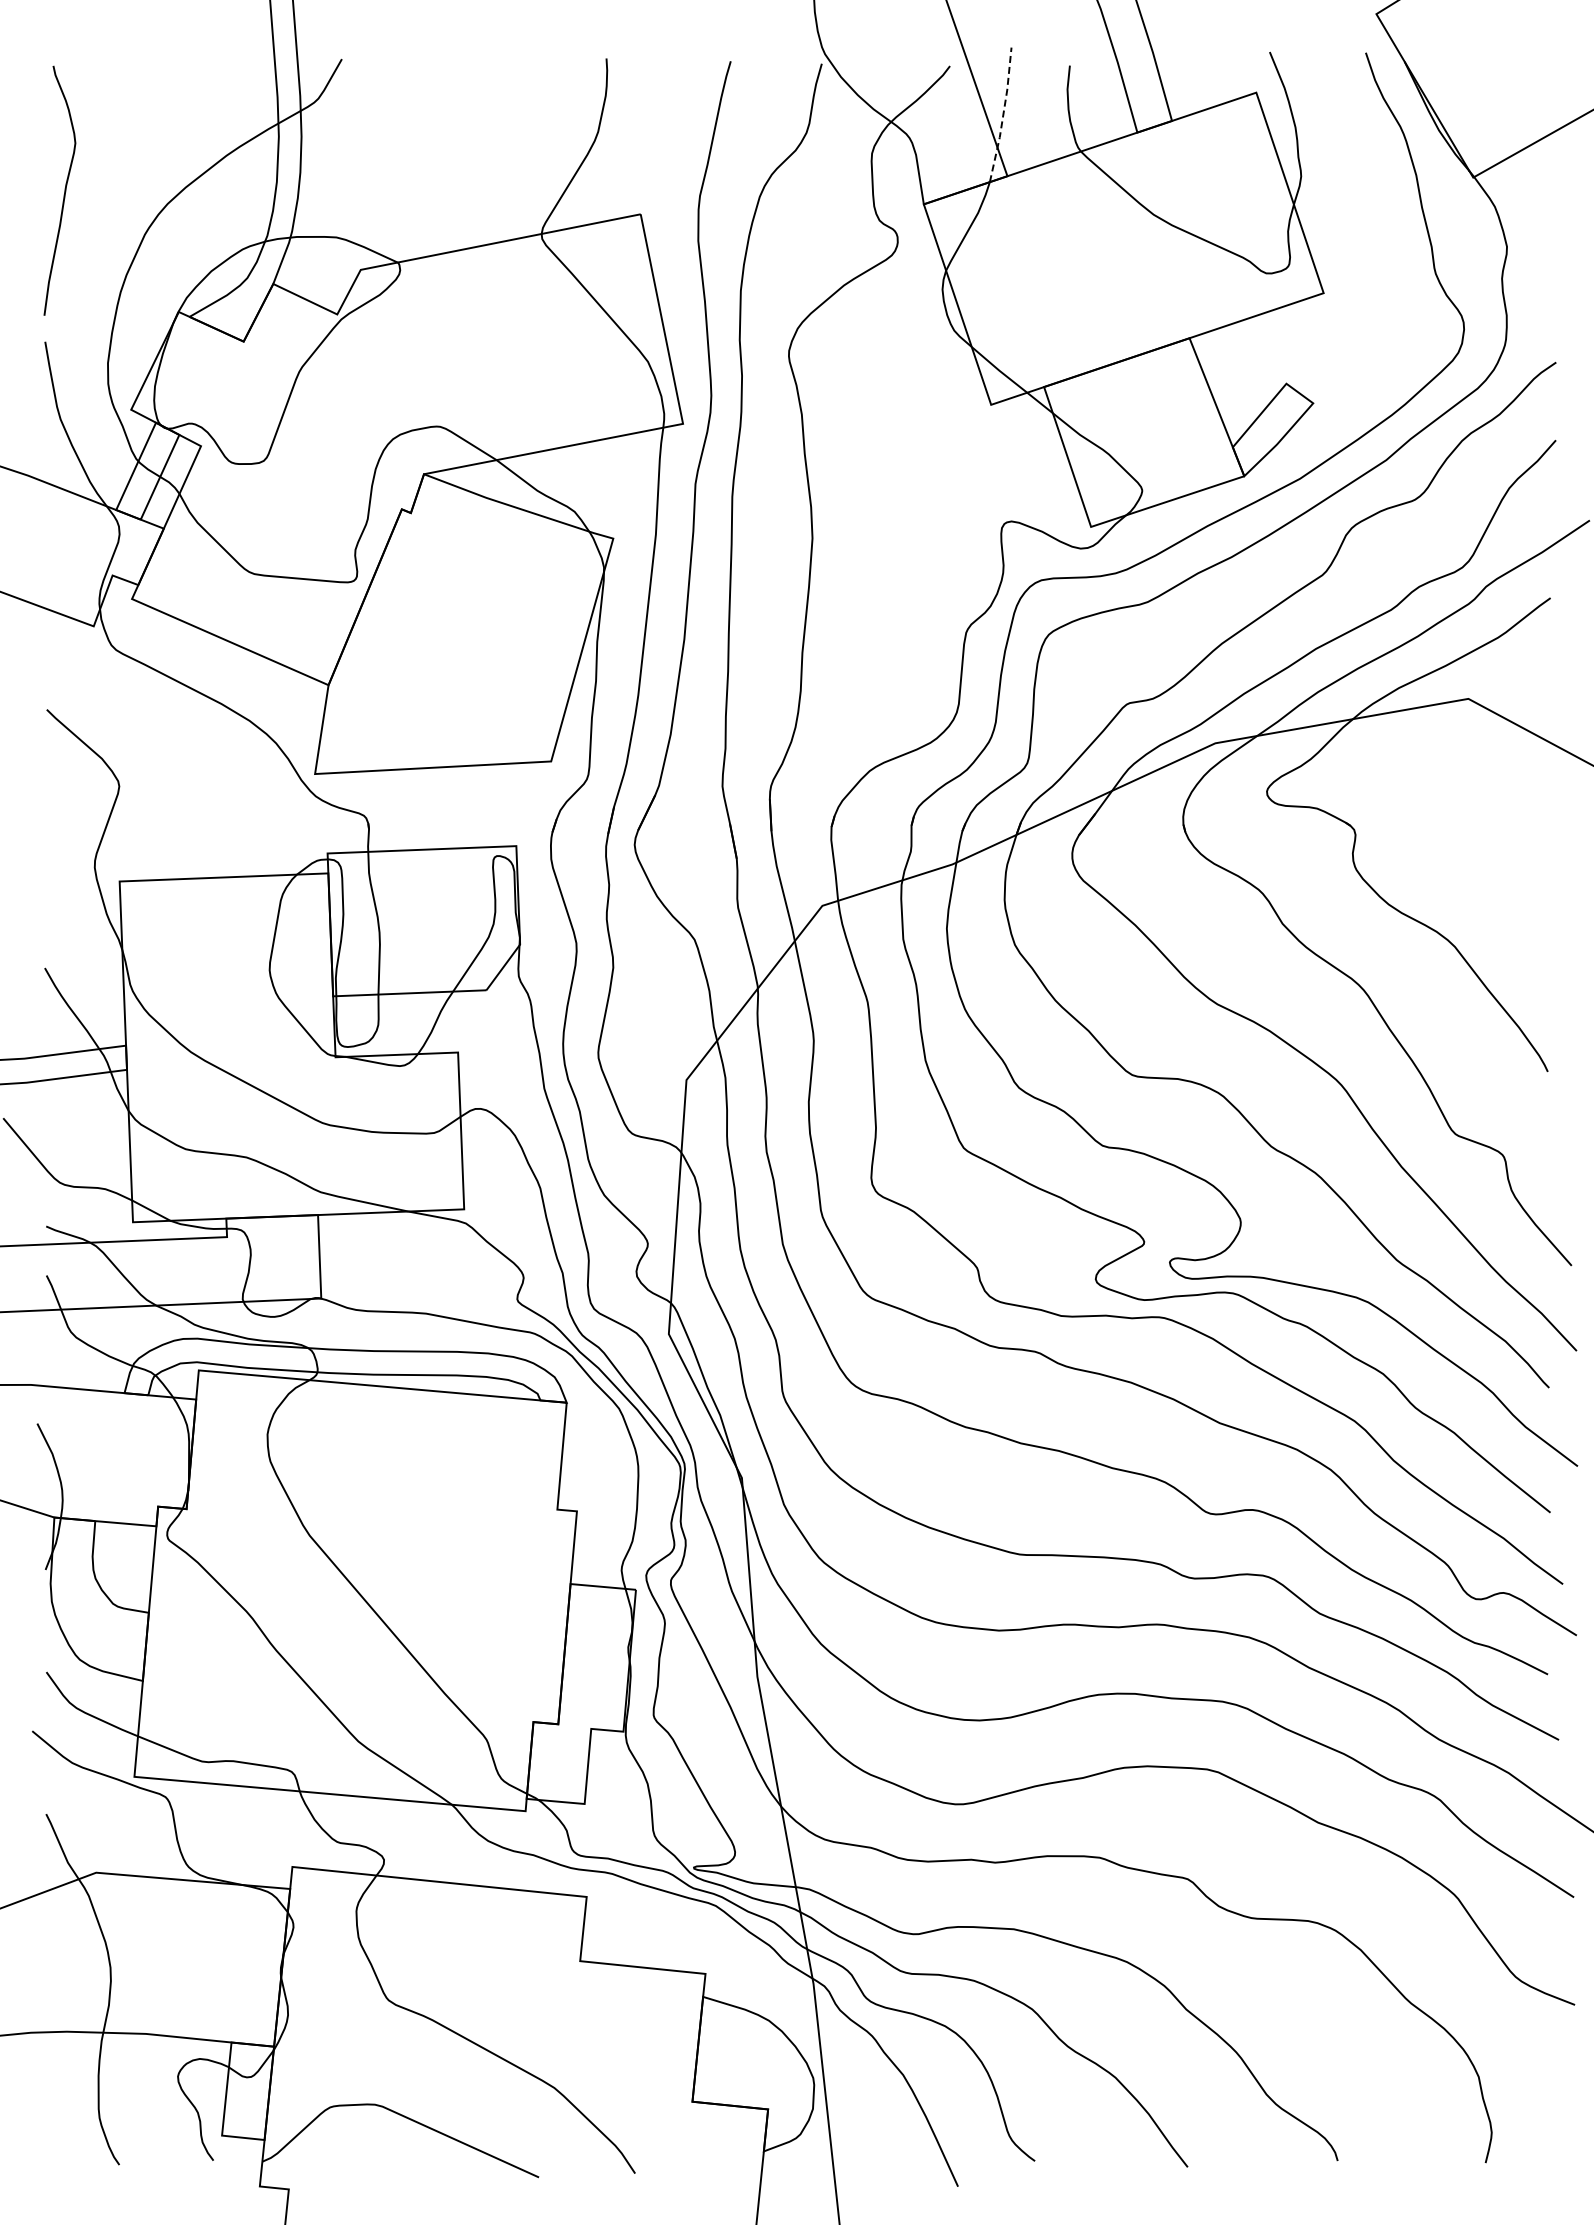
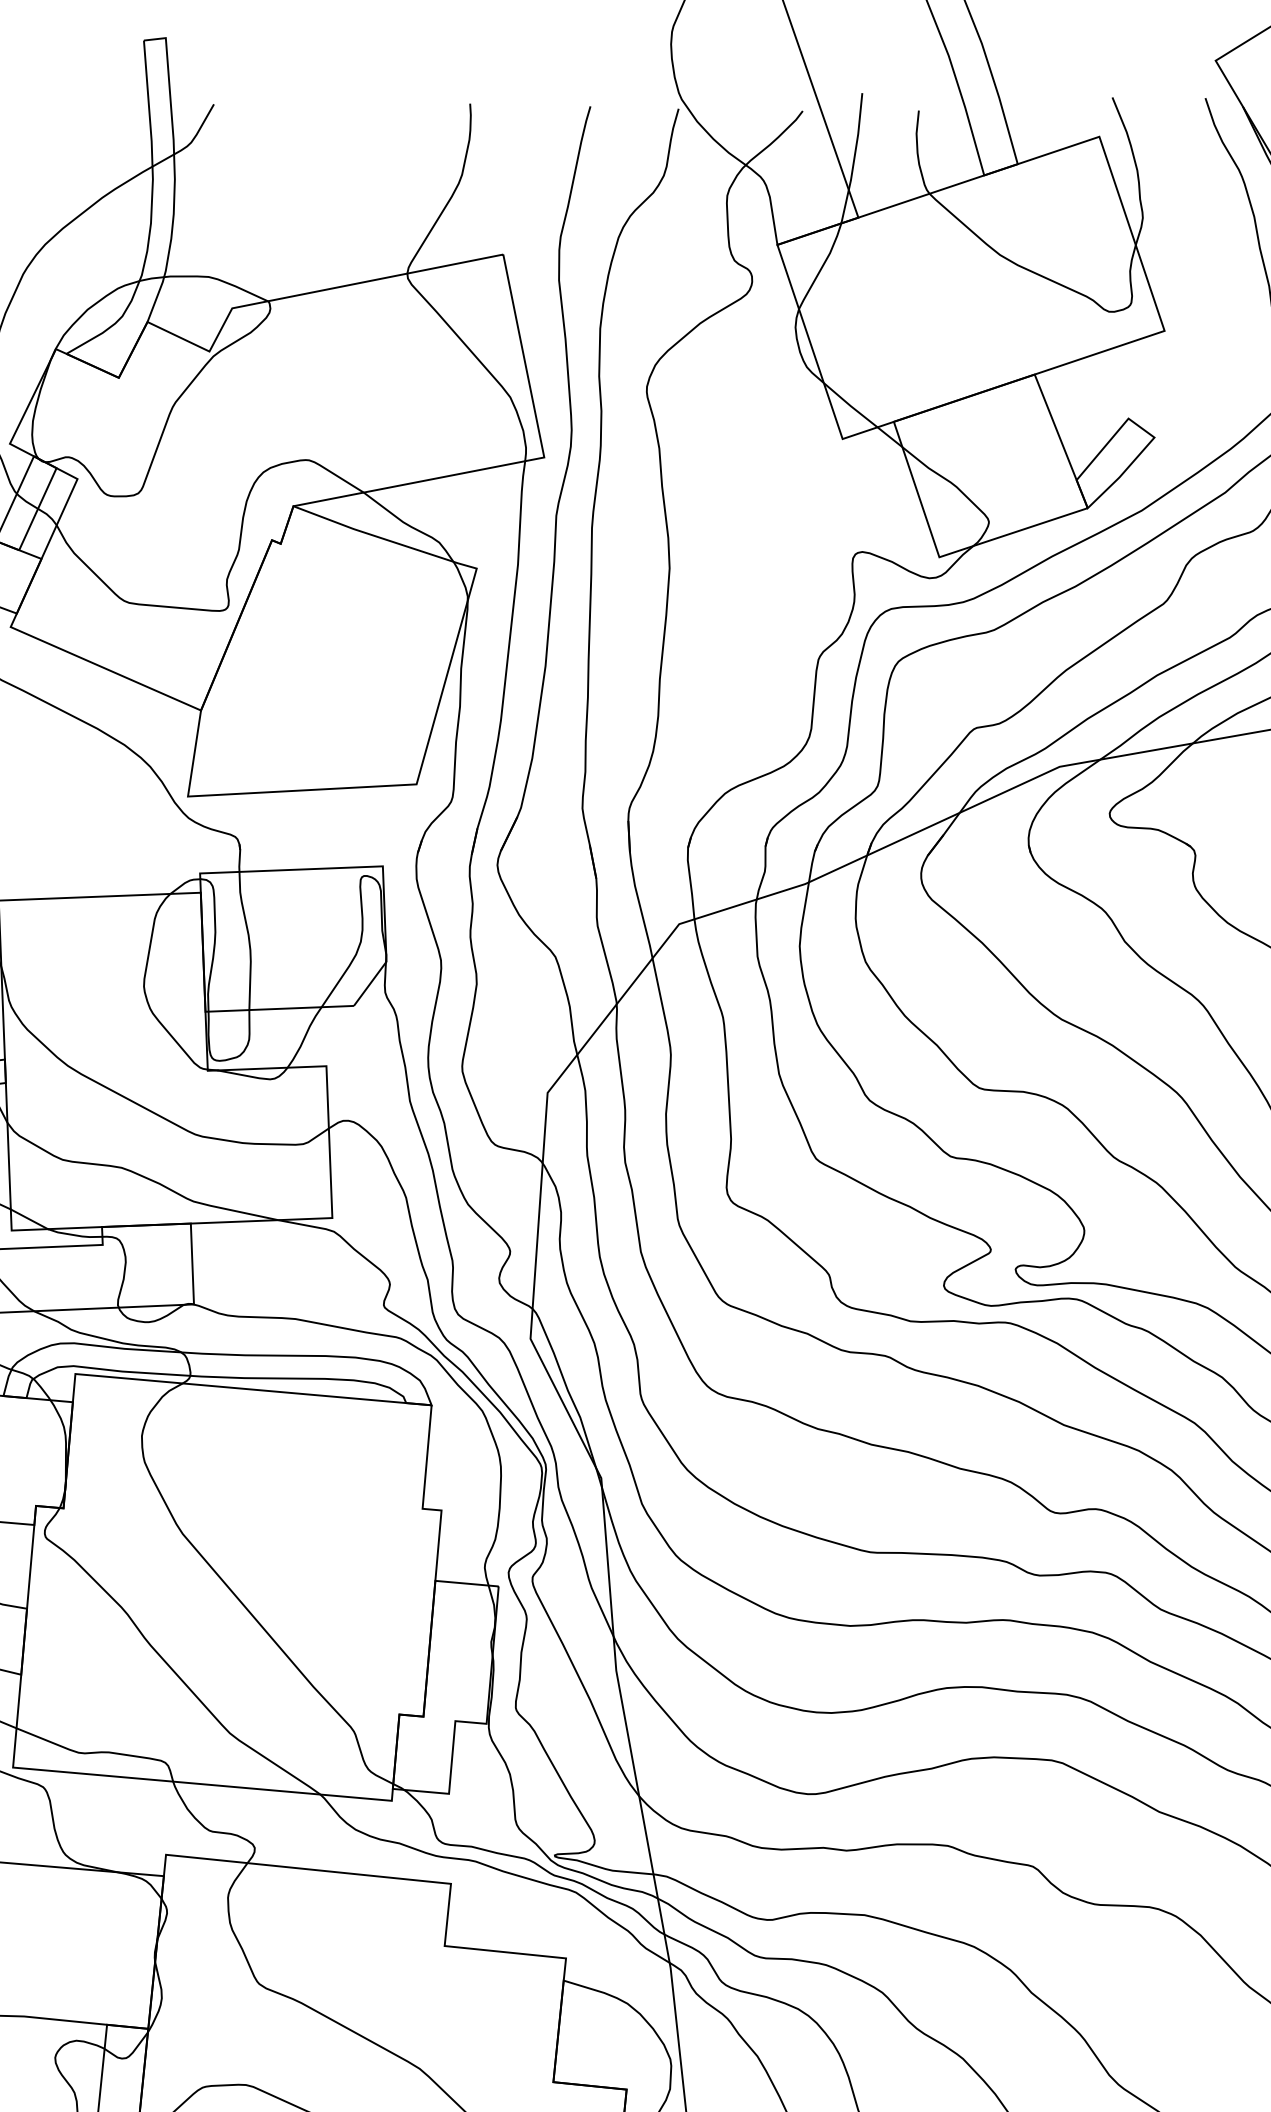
line: (1003, 115) -> (854, 158), dashed -> solid

